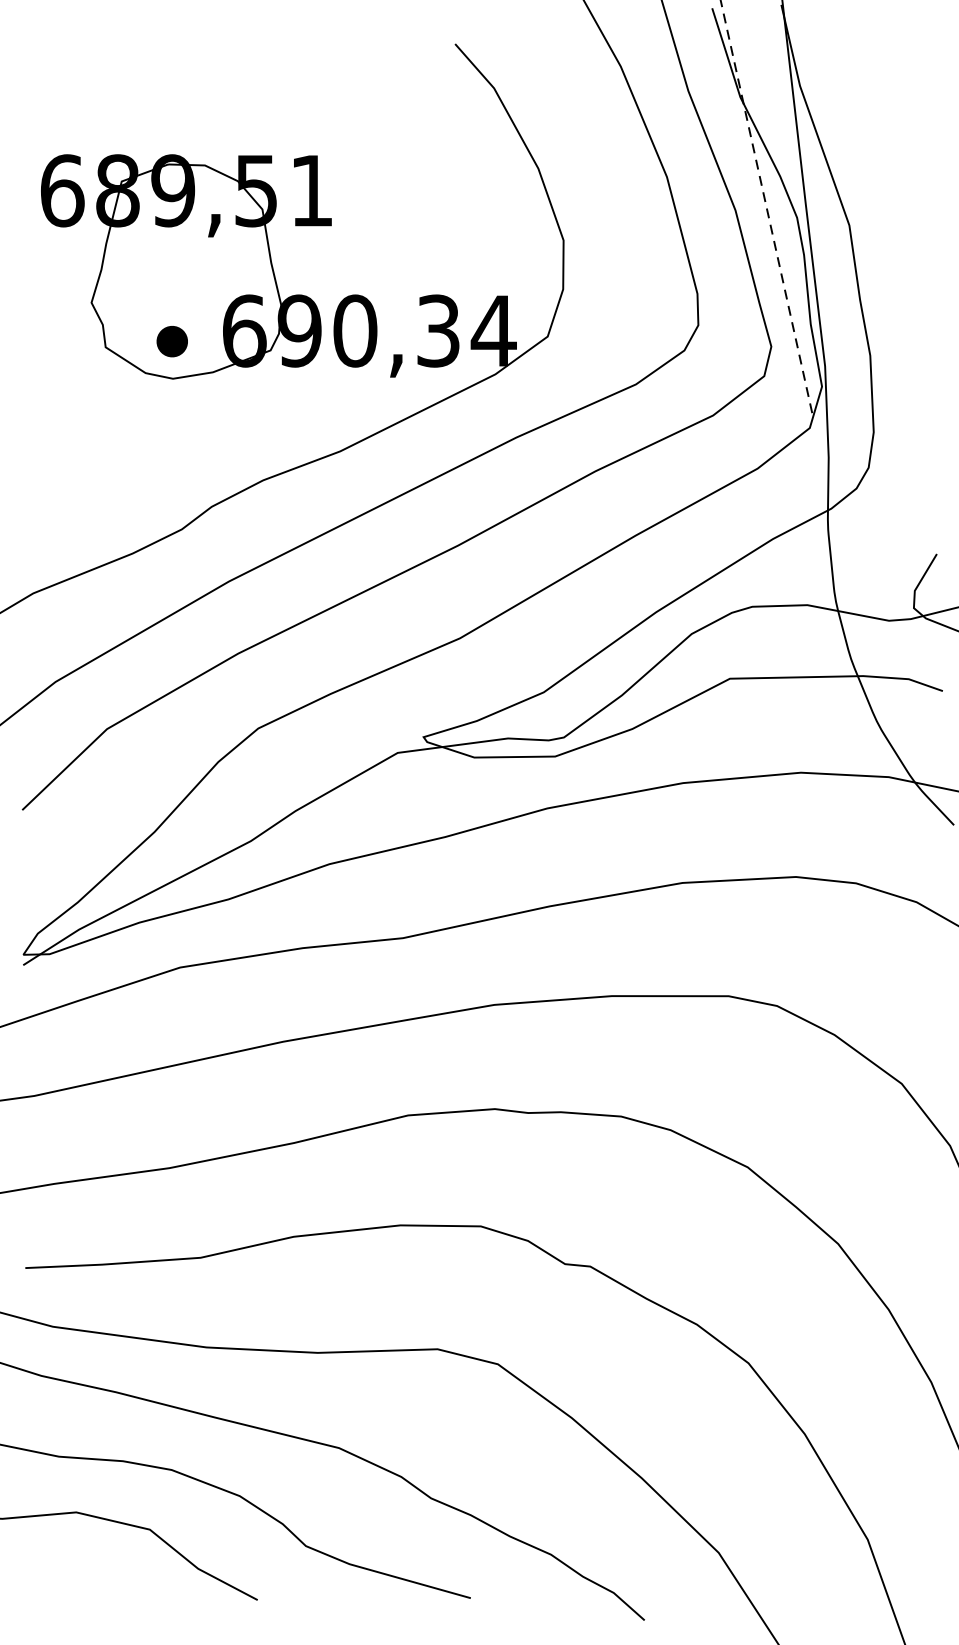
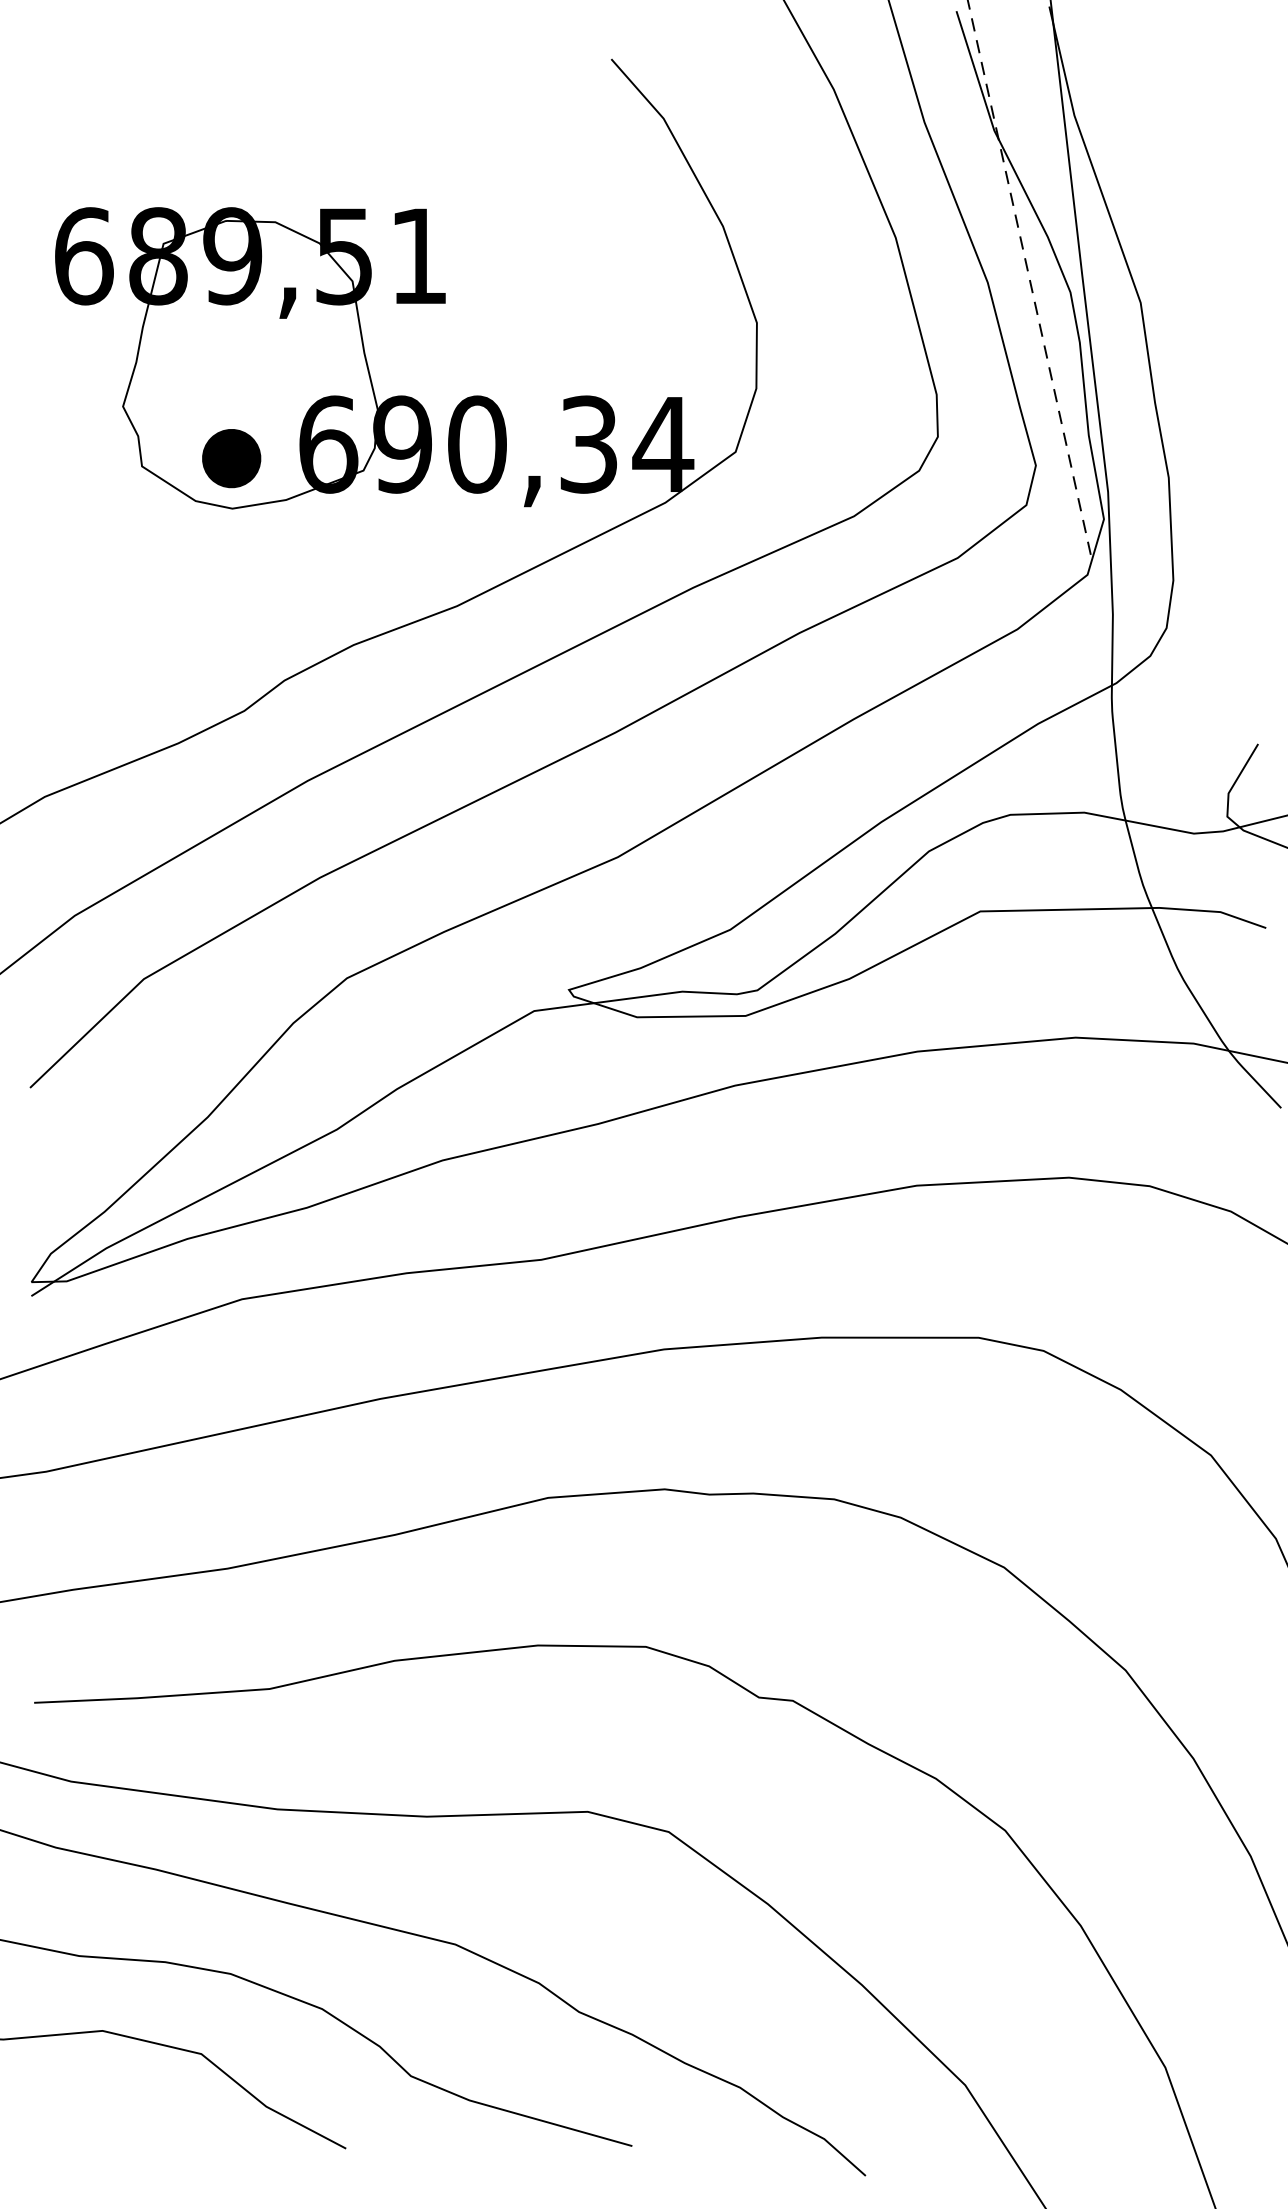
part: (171, 341) -> (230, 458), size x1.4

